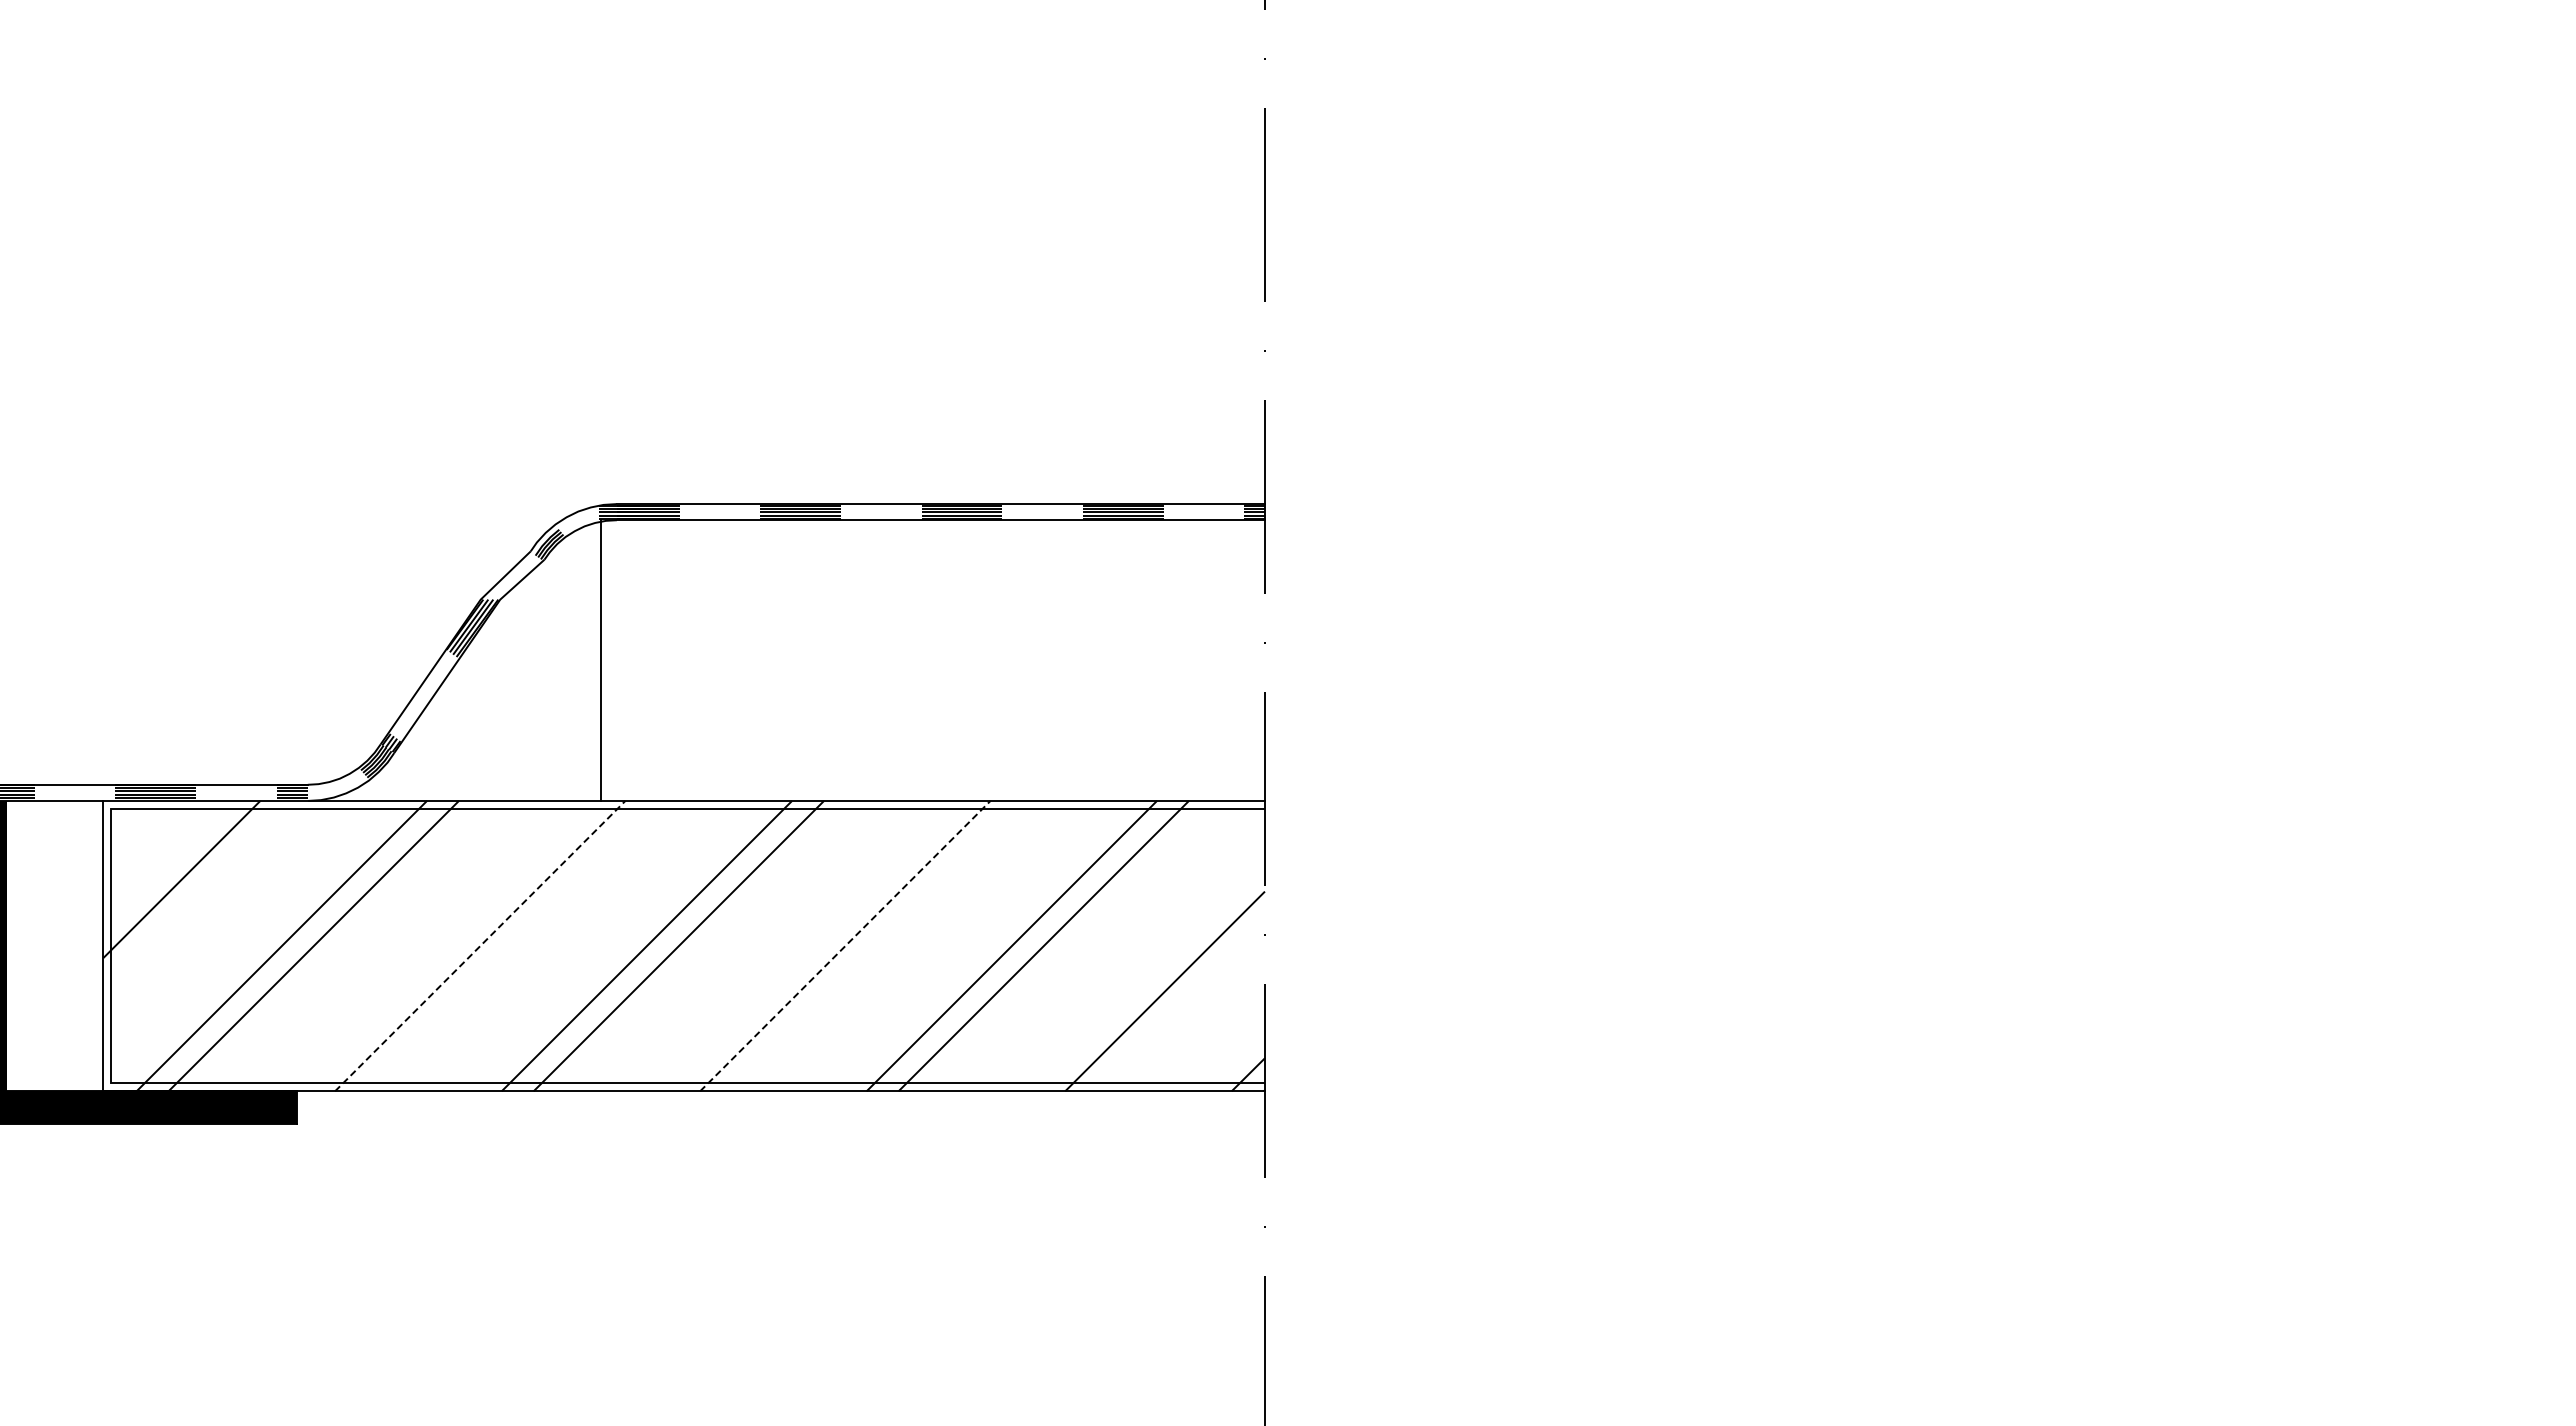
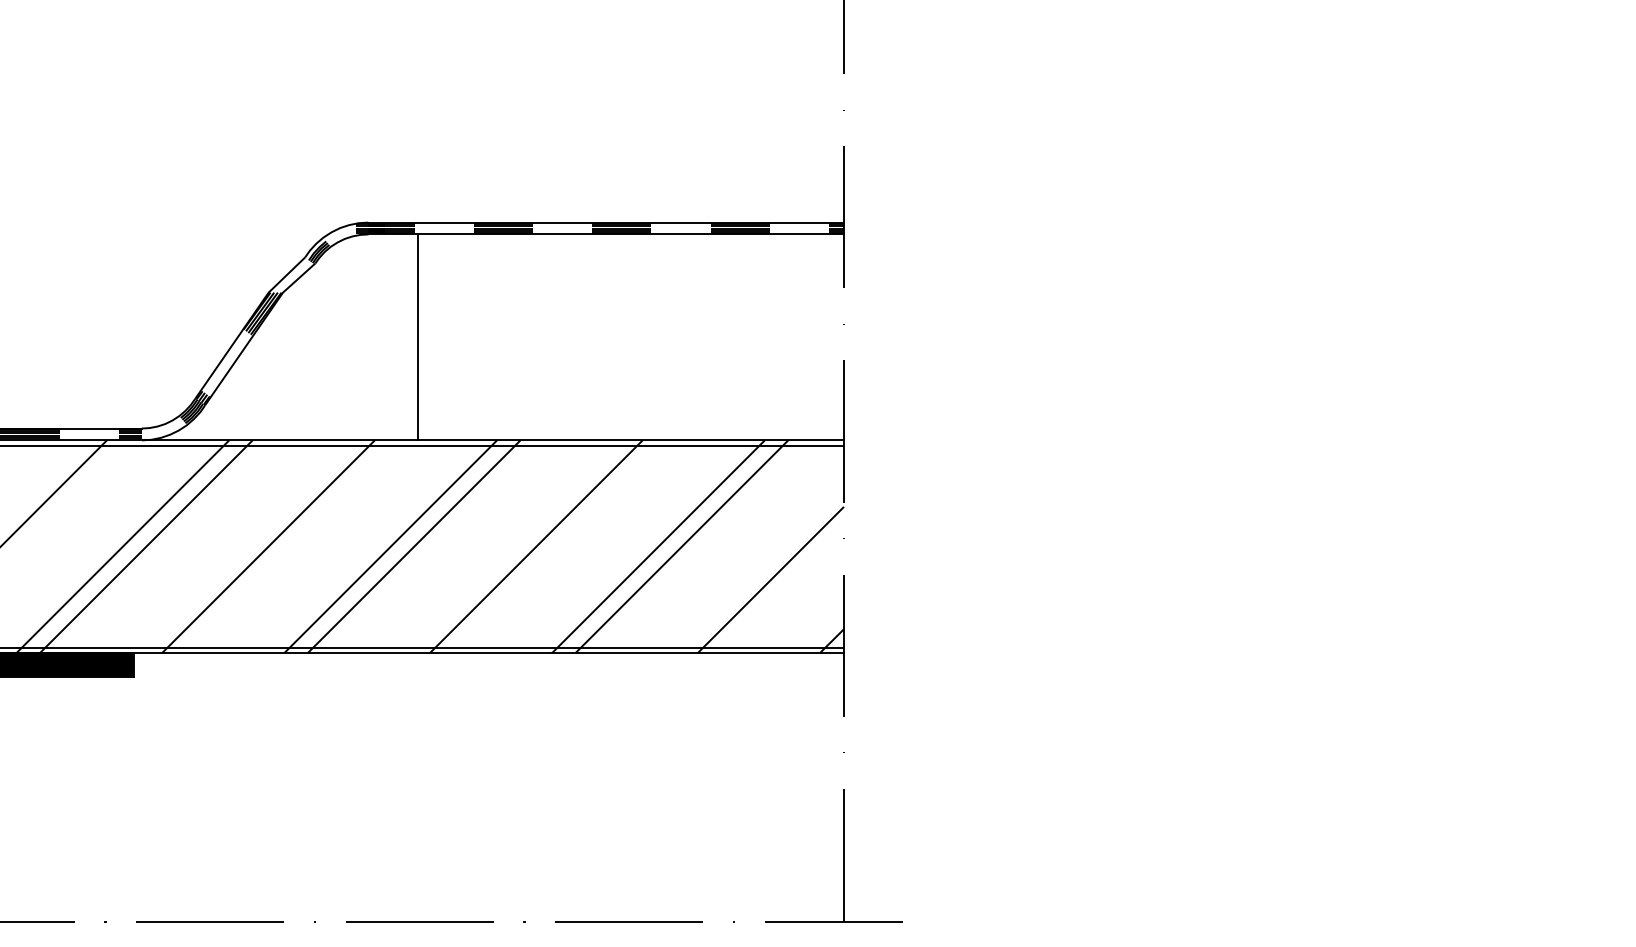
line: (601, 660) -> (418, 337), moved
line: (480, 945) -> (268, 546), dashed -> solid
line: (845, 945) -> (536, 546), dashed -> solid

